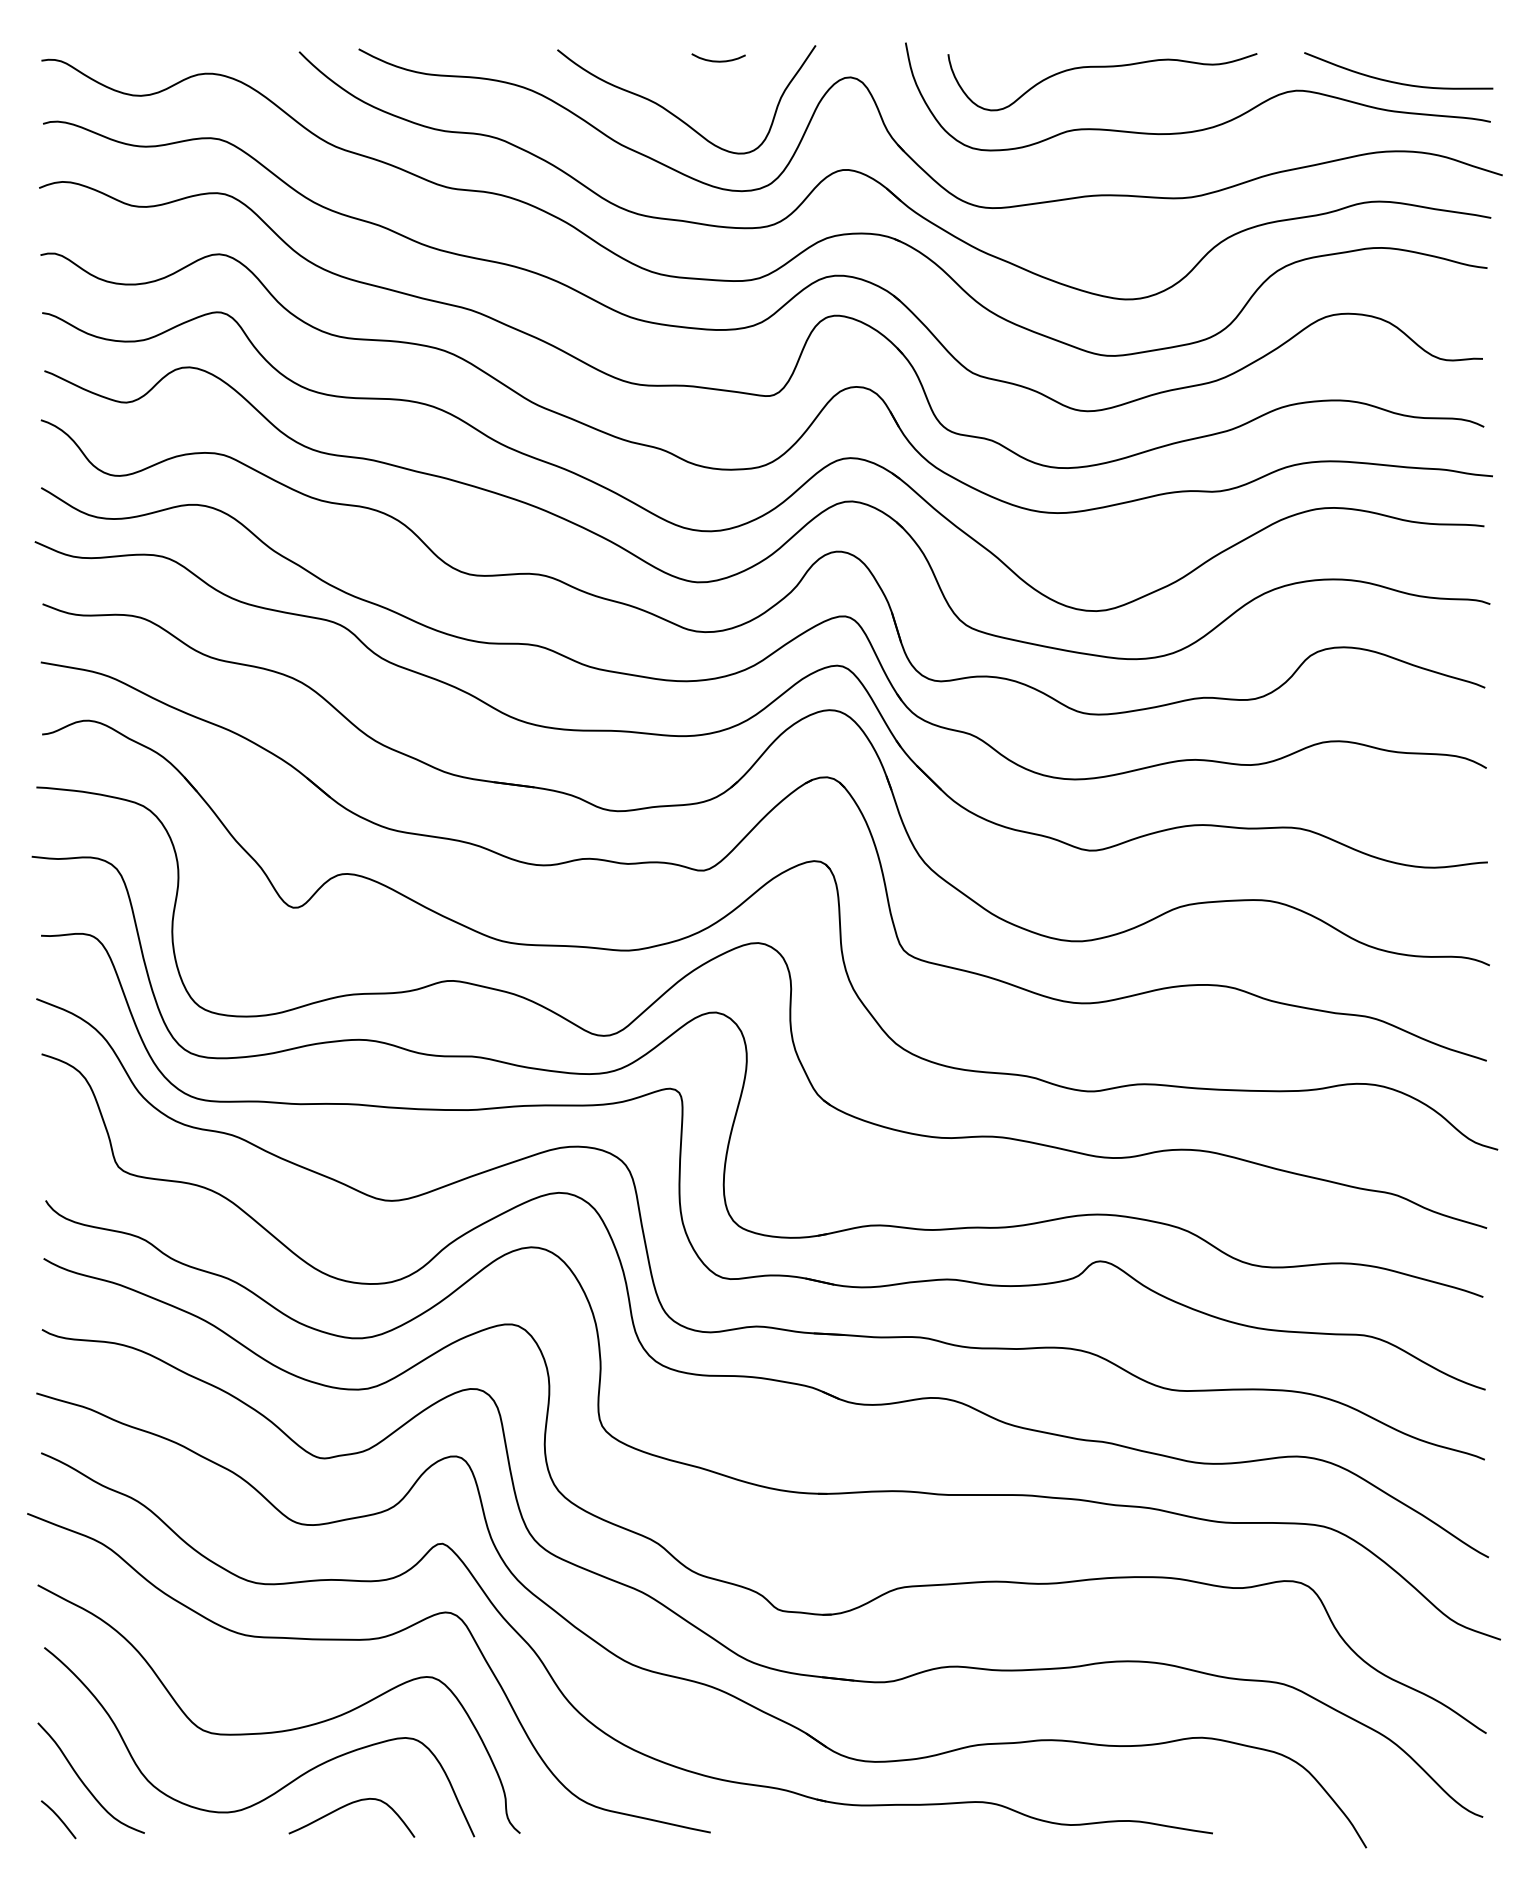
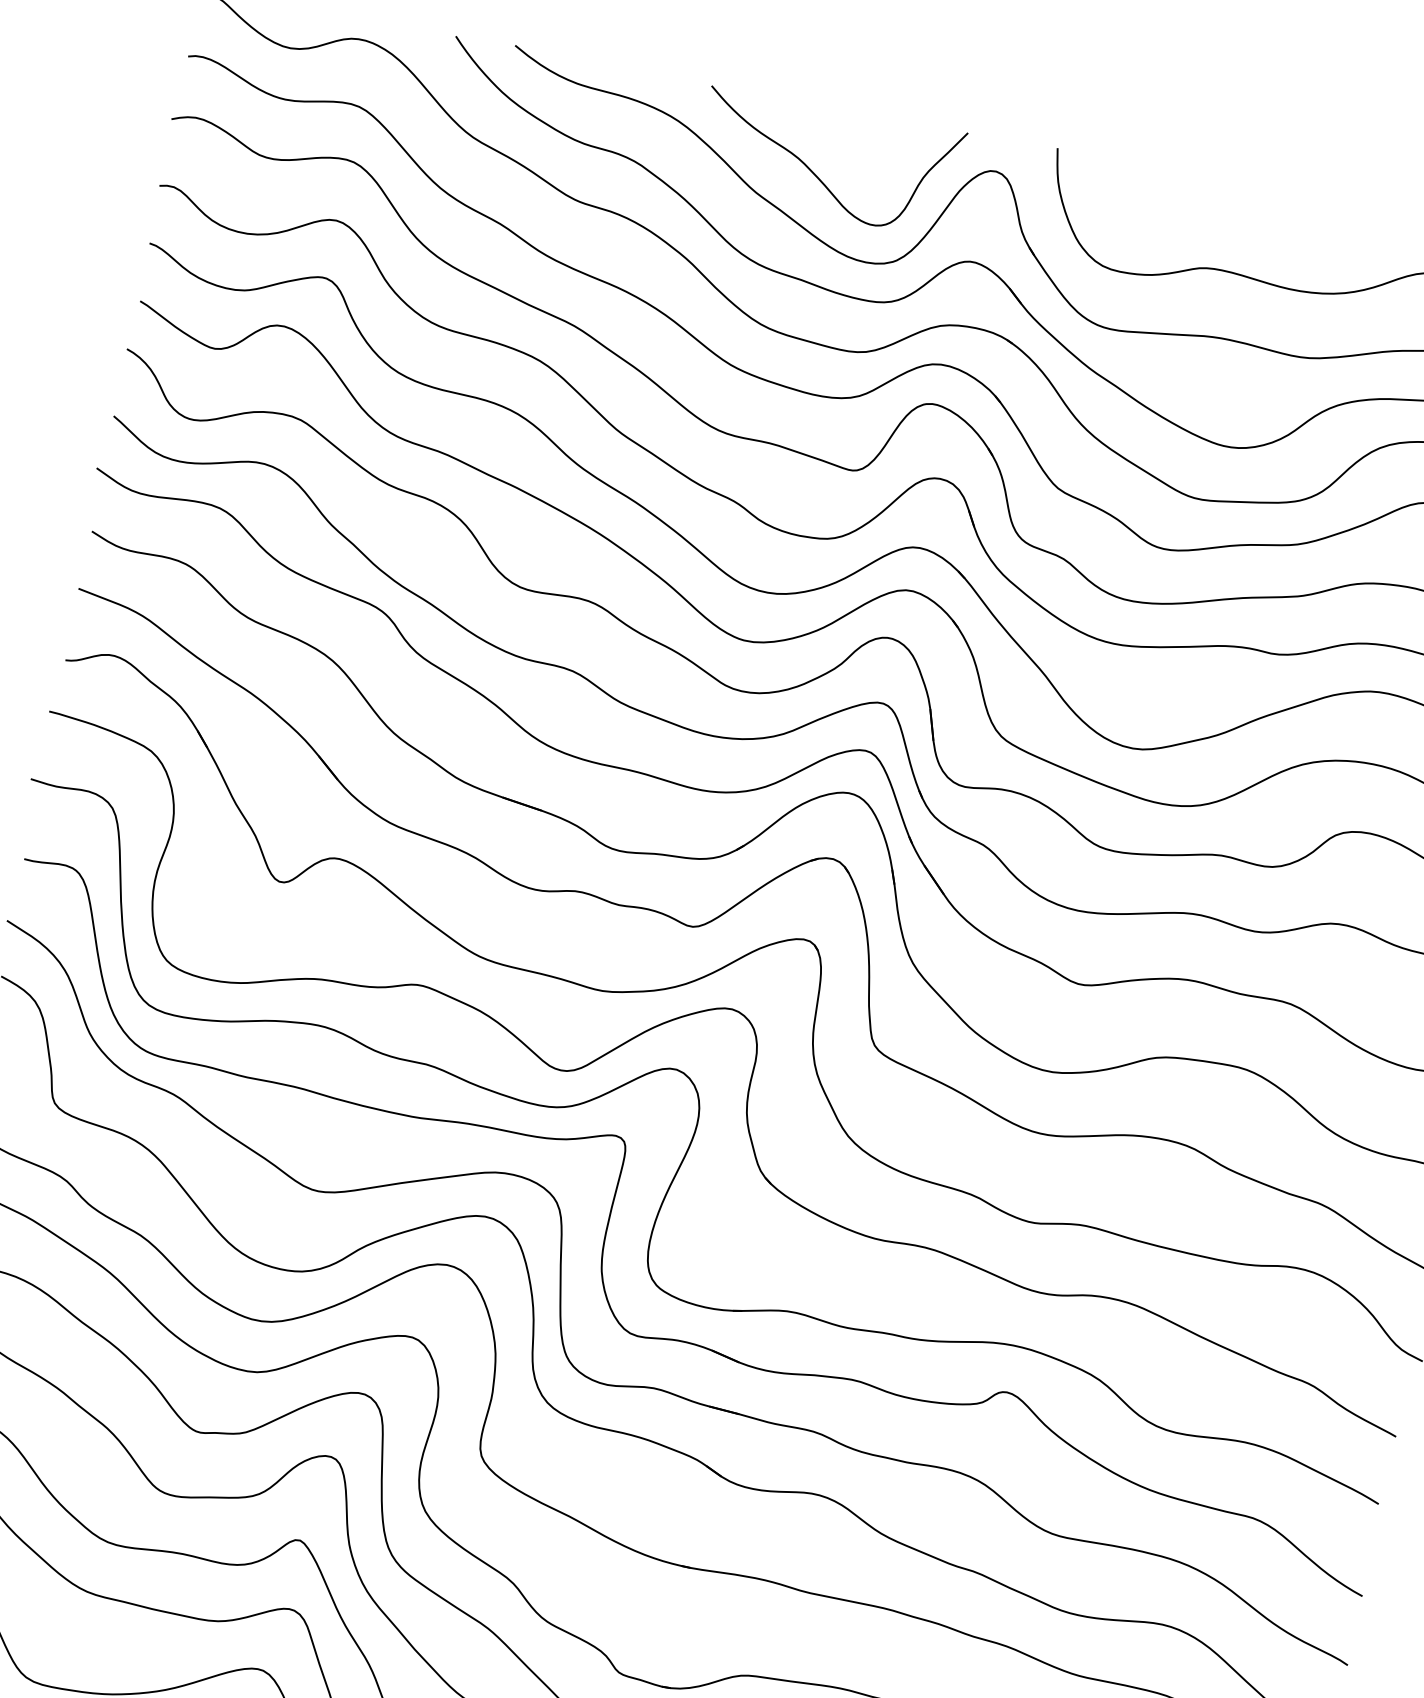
curve: (718, 60) -> (868, 128), removed
curve: (1102, 67) -> (1247, 211), removed

